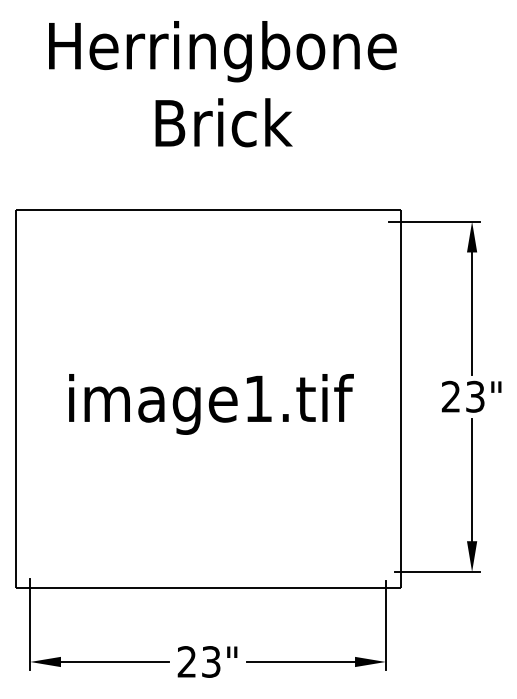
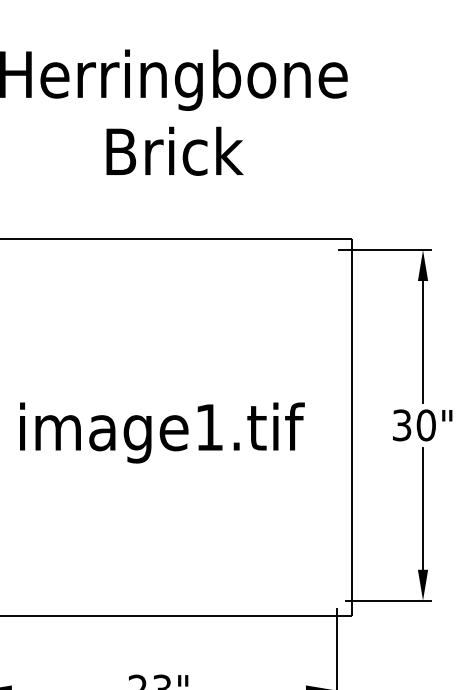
text: (462, 396) -> (413, 425), 23" -> 30"

